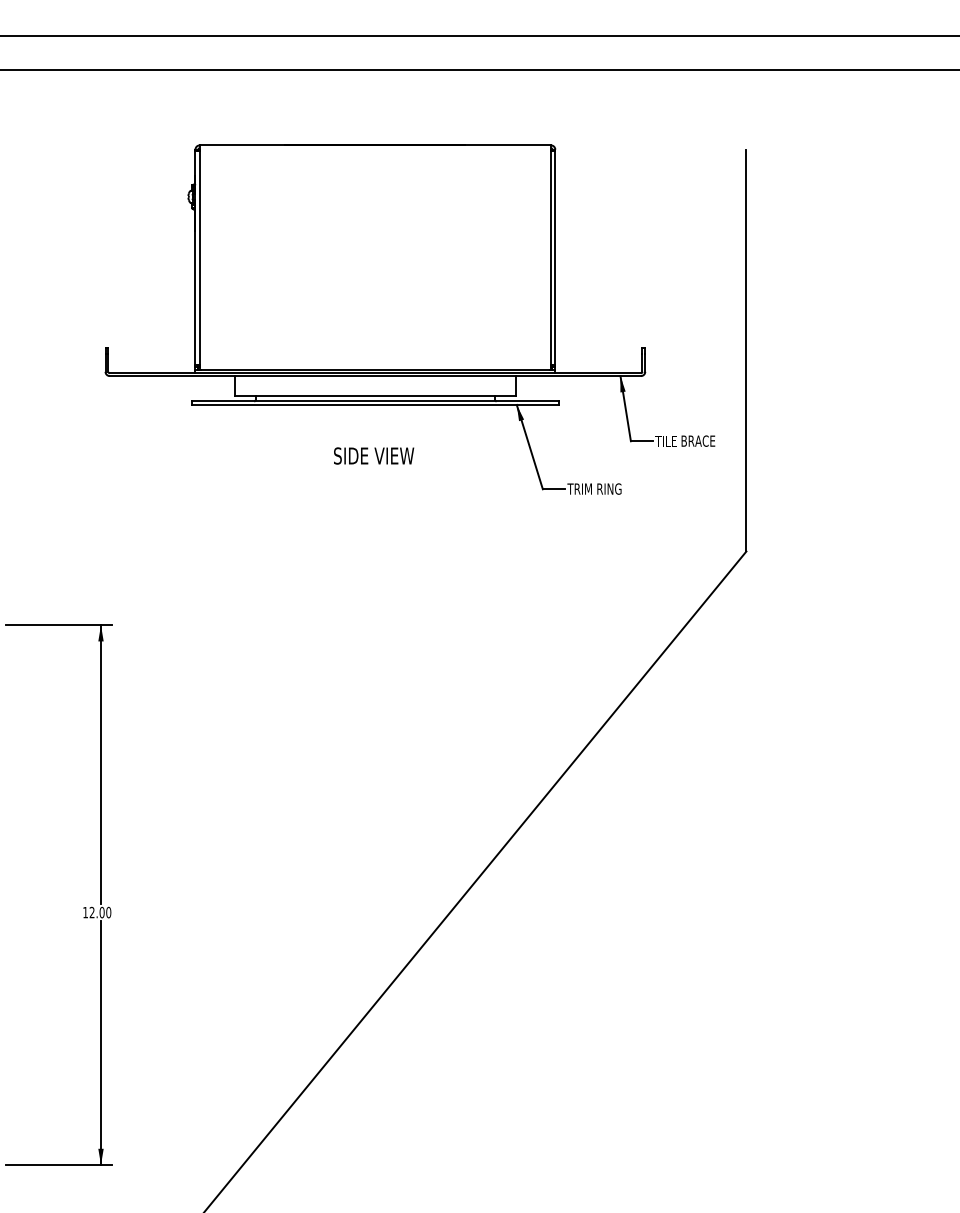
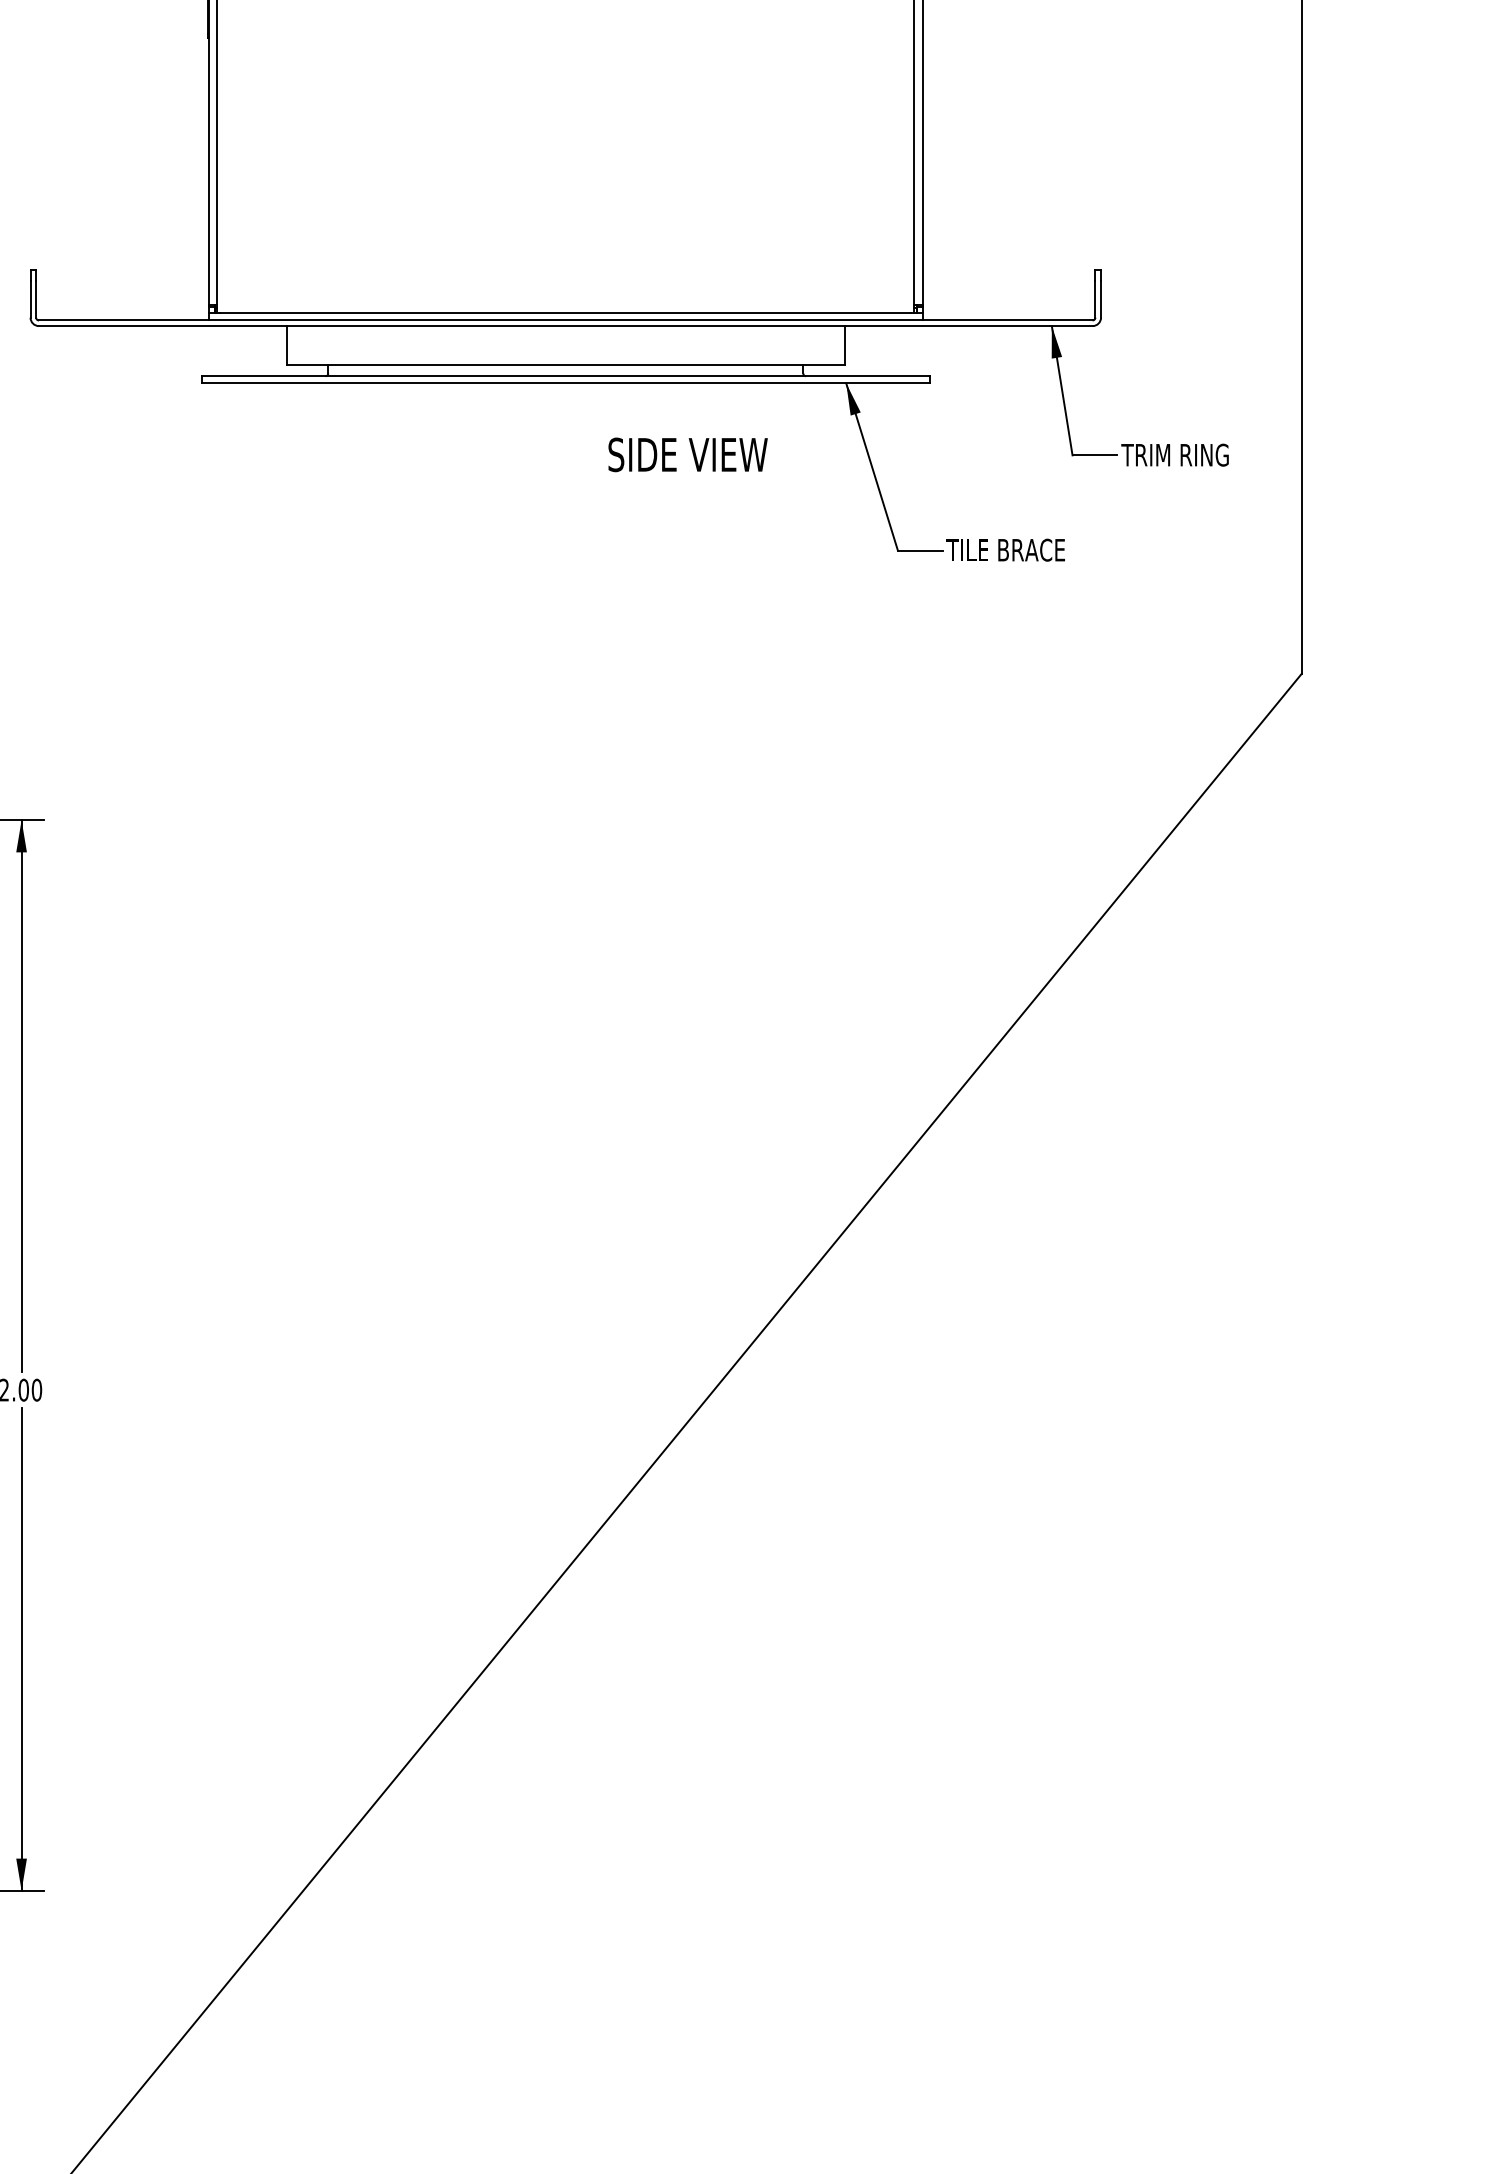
text: (685, 440) -> (1180, 453), TILE BRACE -> TRIM RING
text: (374, 455) -> (688, 453), moved
text: (597, 488) -> (1006, 549), TRIM RING -> TILE BRACE

